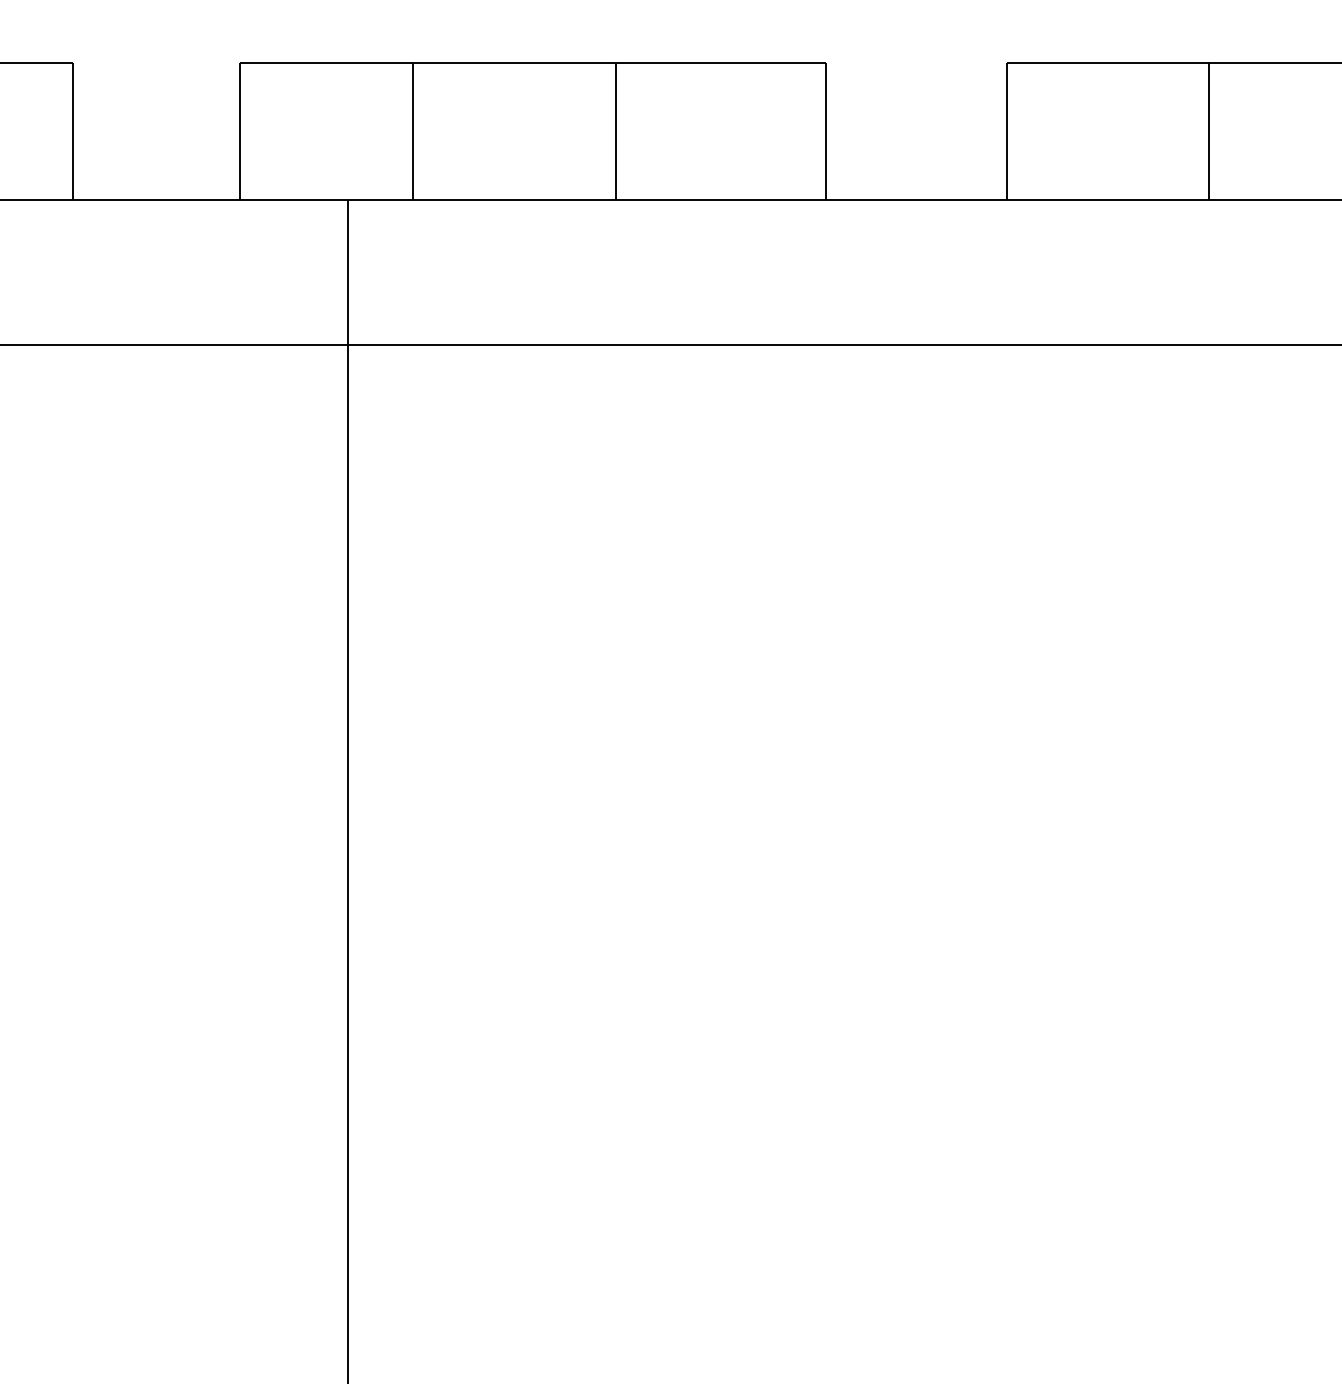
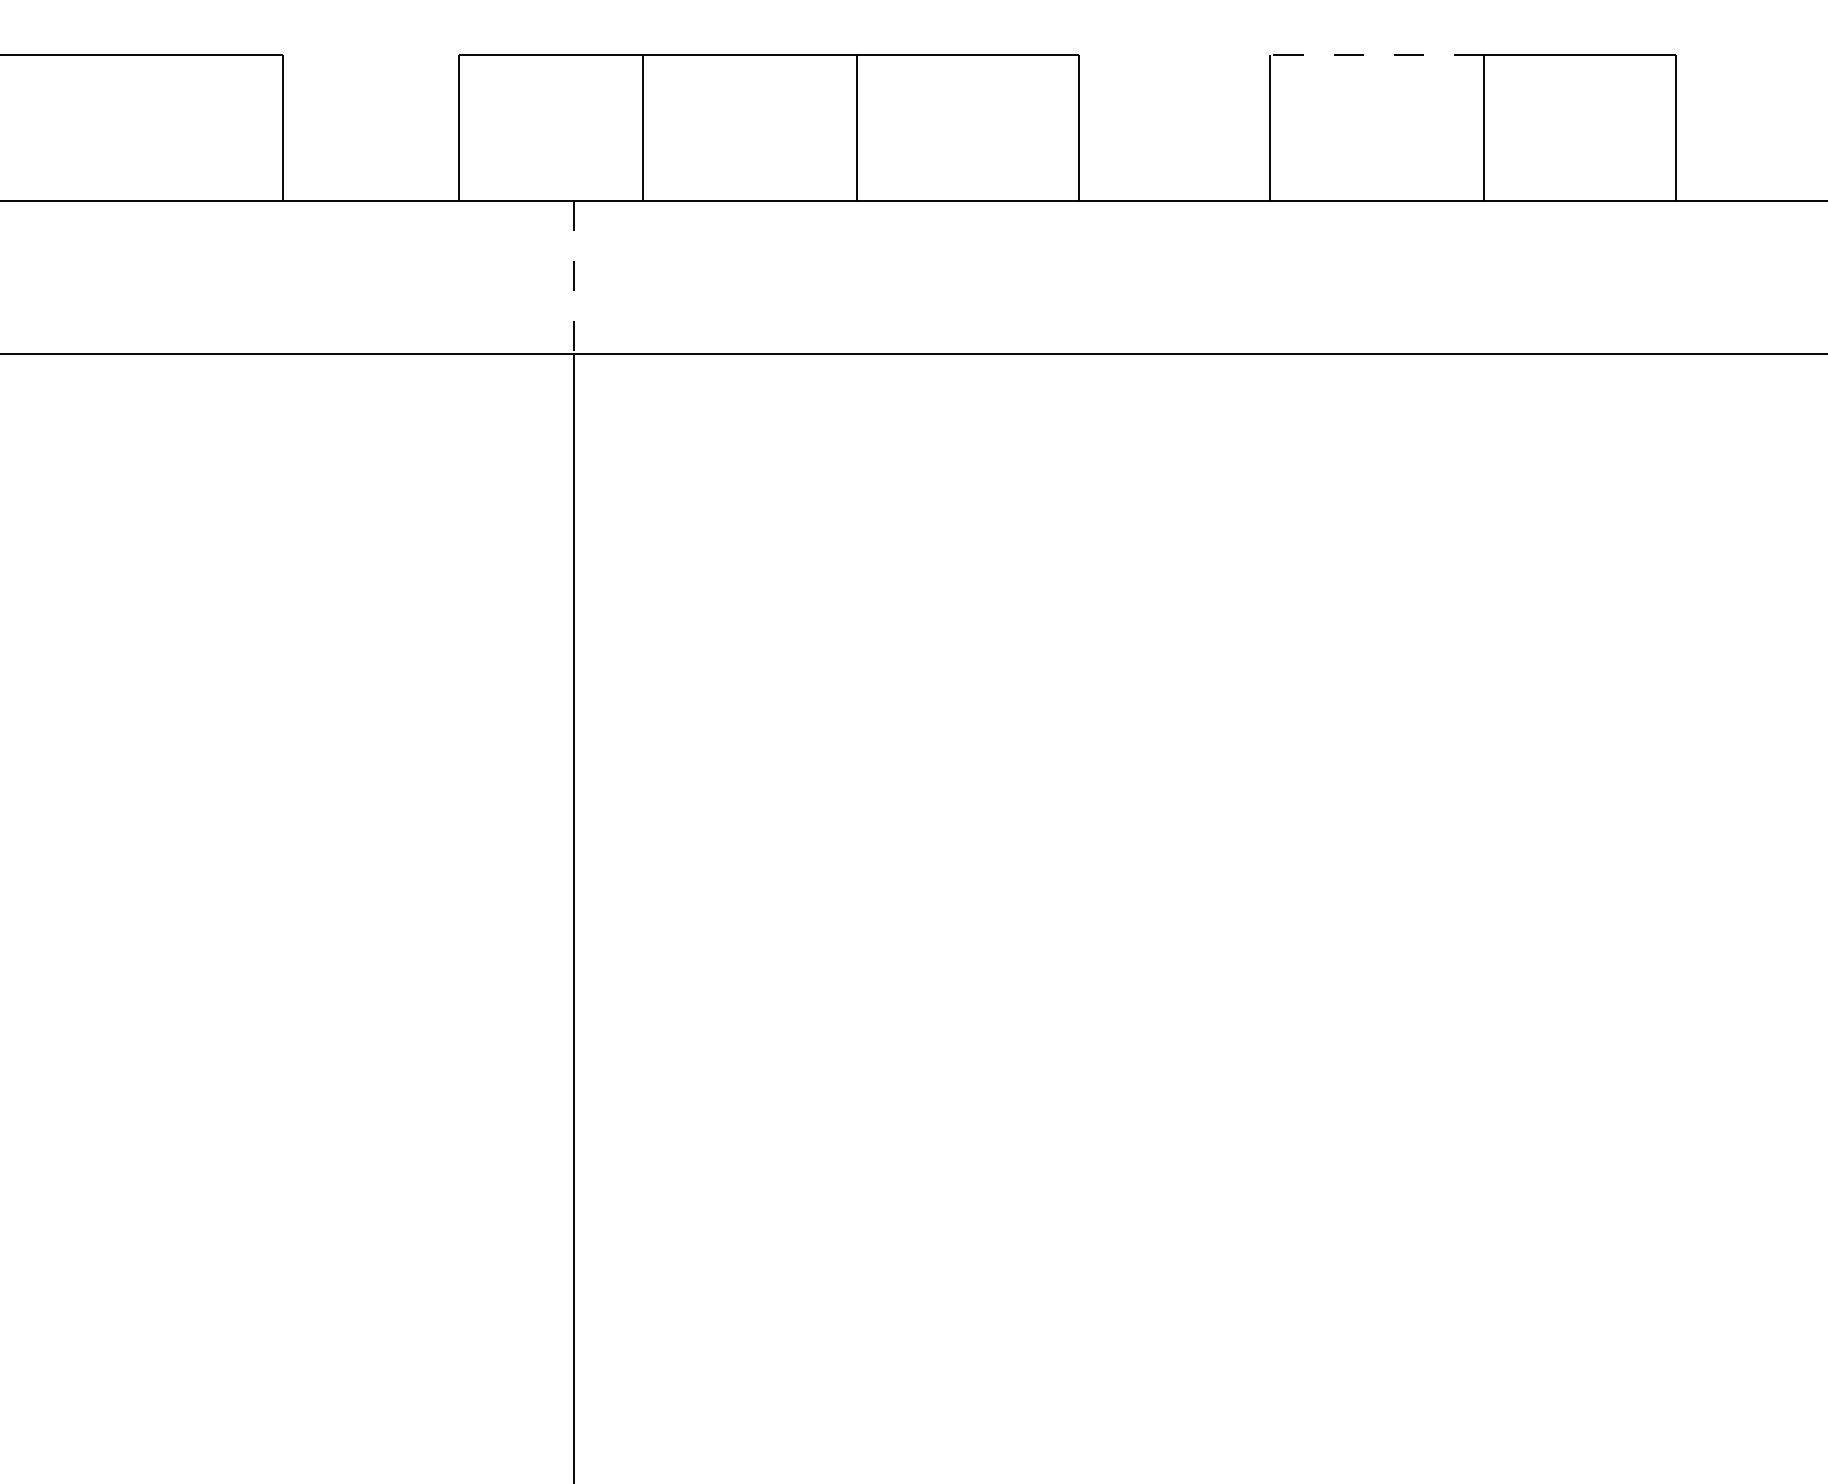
line: (1107, 63) -> (1376, 55), solid -> dashed
line: (347, 273) -> (573, 277), solid -> dashed

